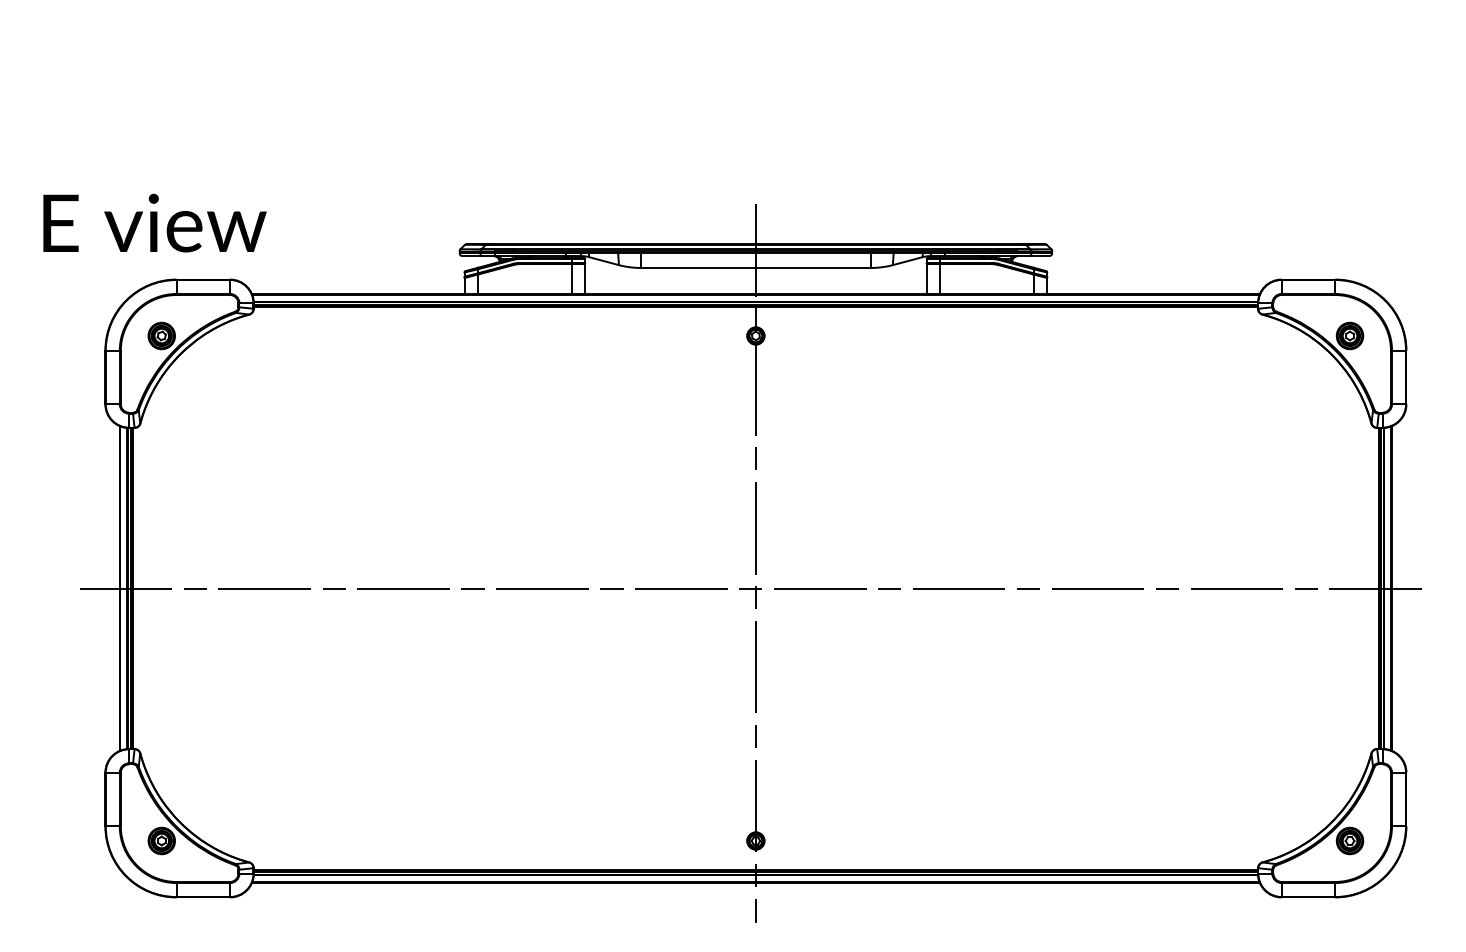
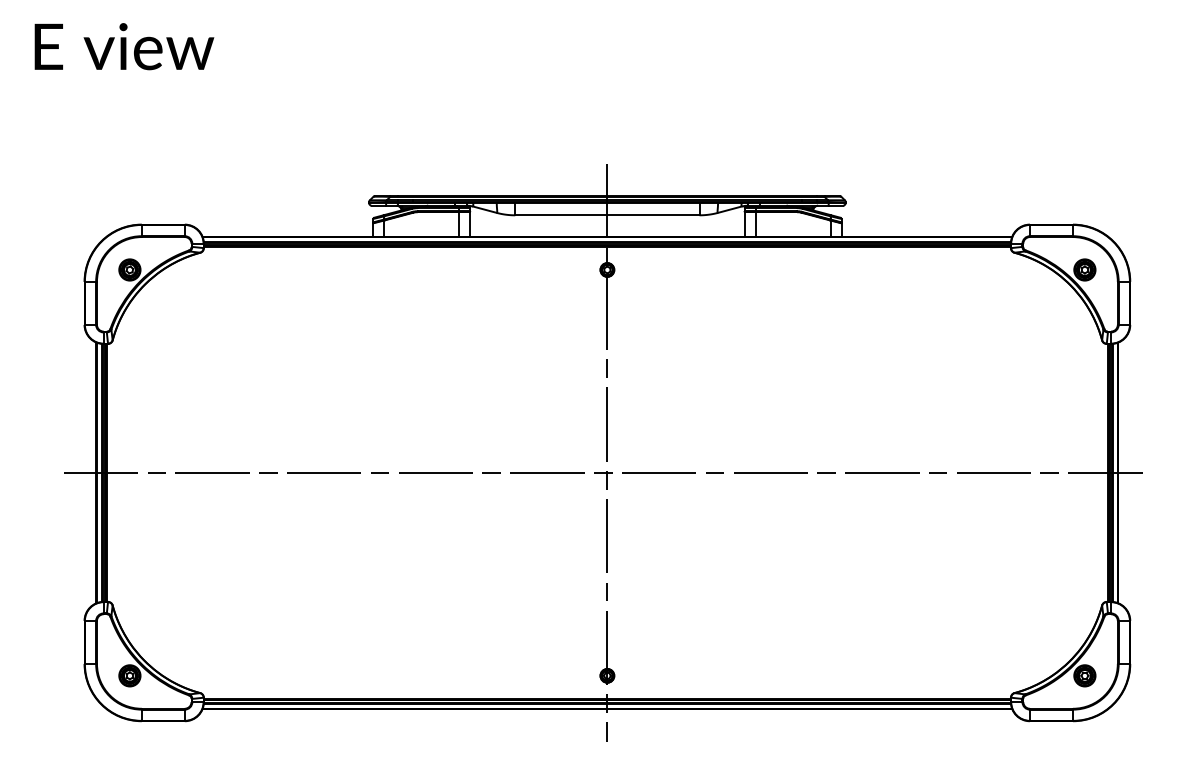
text: (154, 222) -> (124, 46), moved

